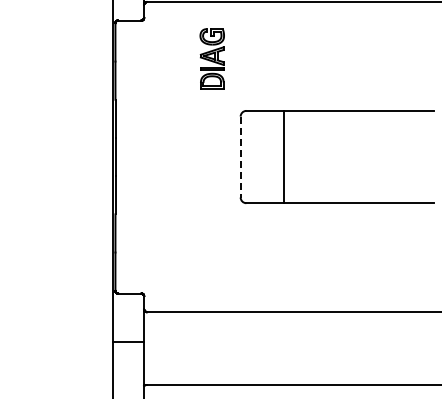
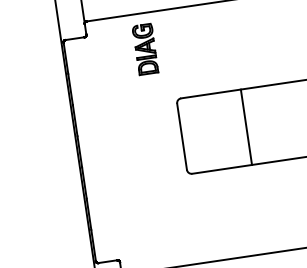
part: (211, 58) -> (144, 49), moved
line: (284, 156) -> (246, 126), moved
line: (240, 157) -> (181, 137), dashed -> solid

